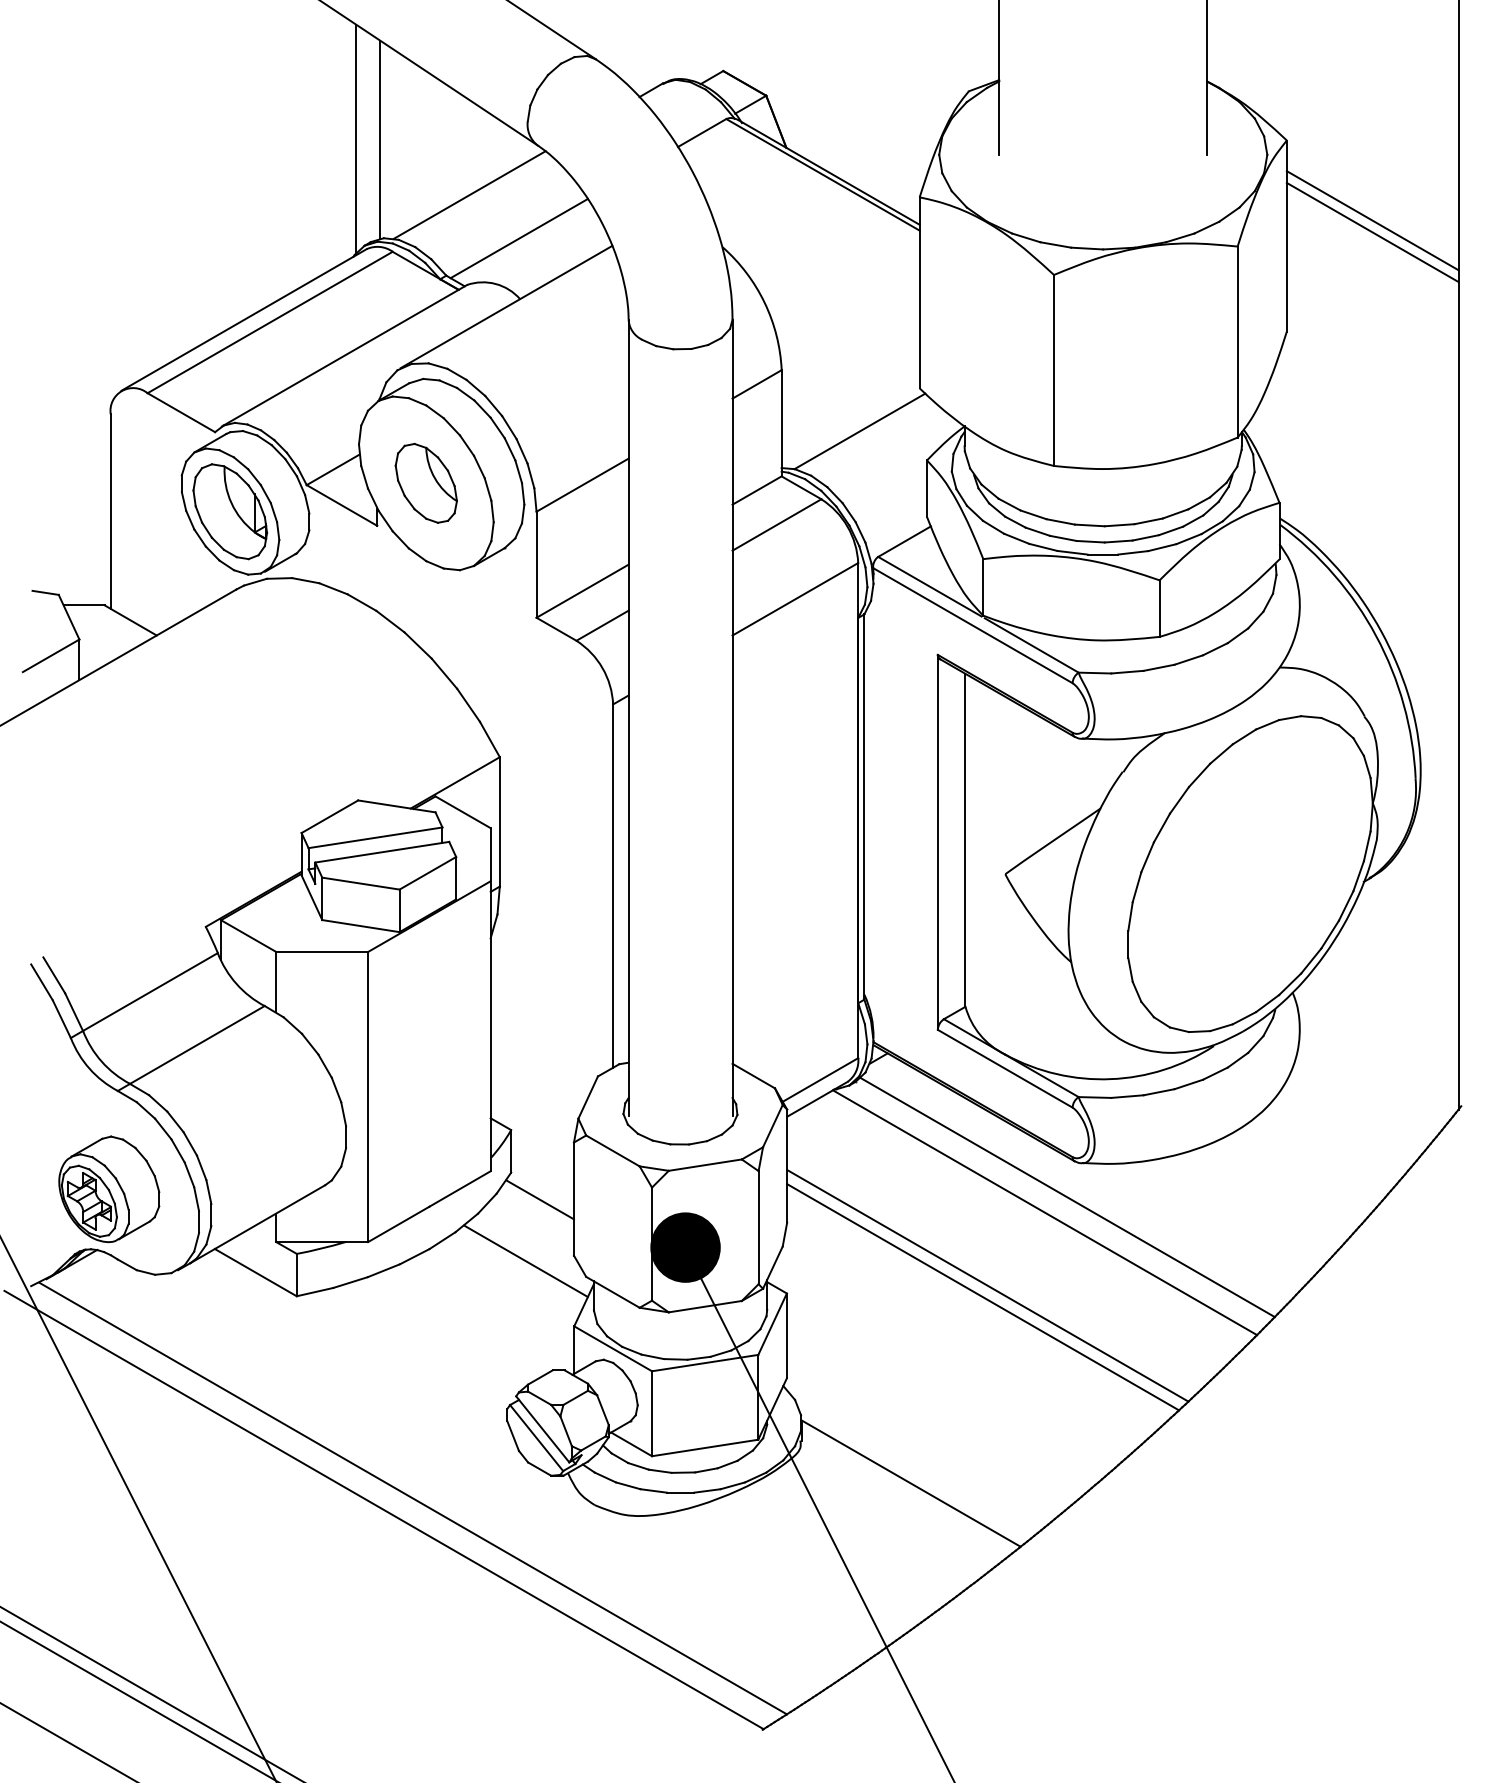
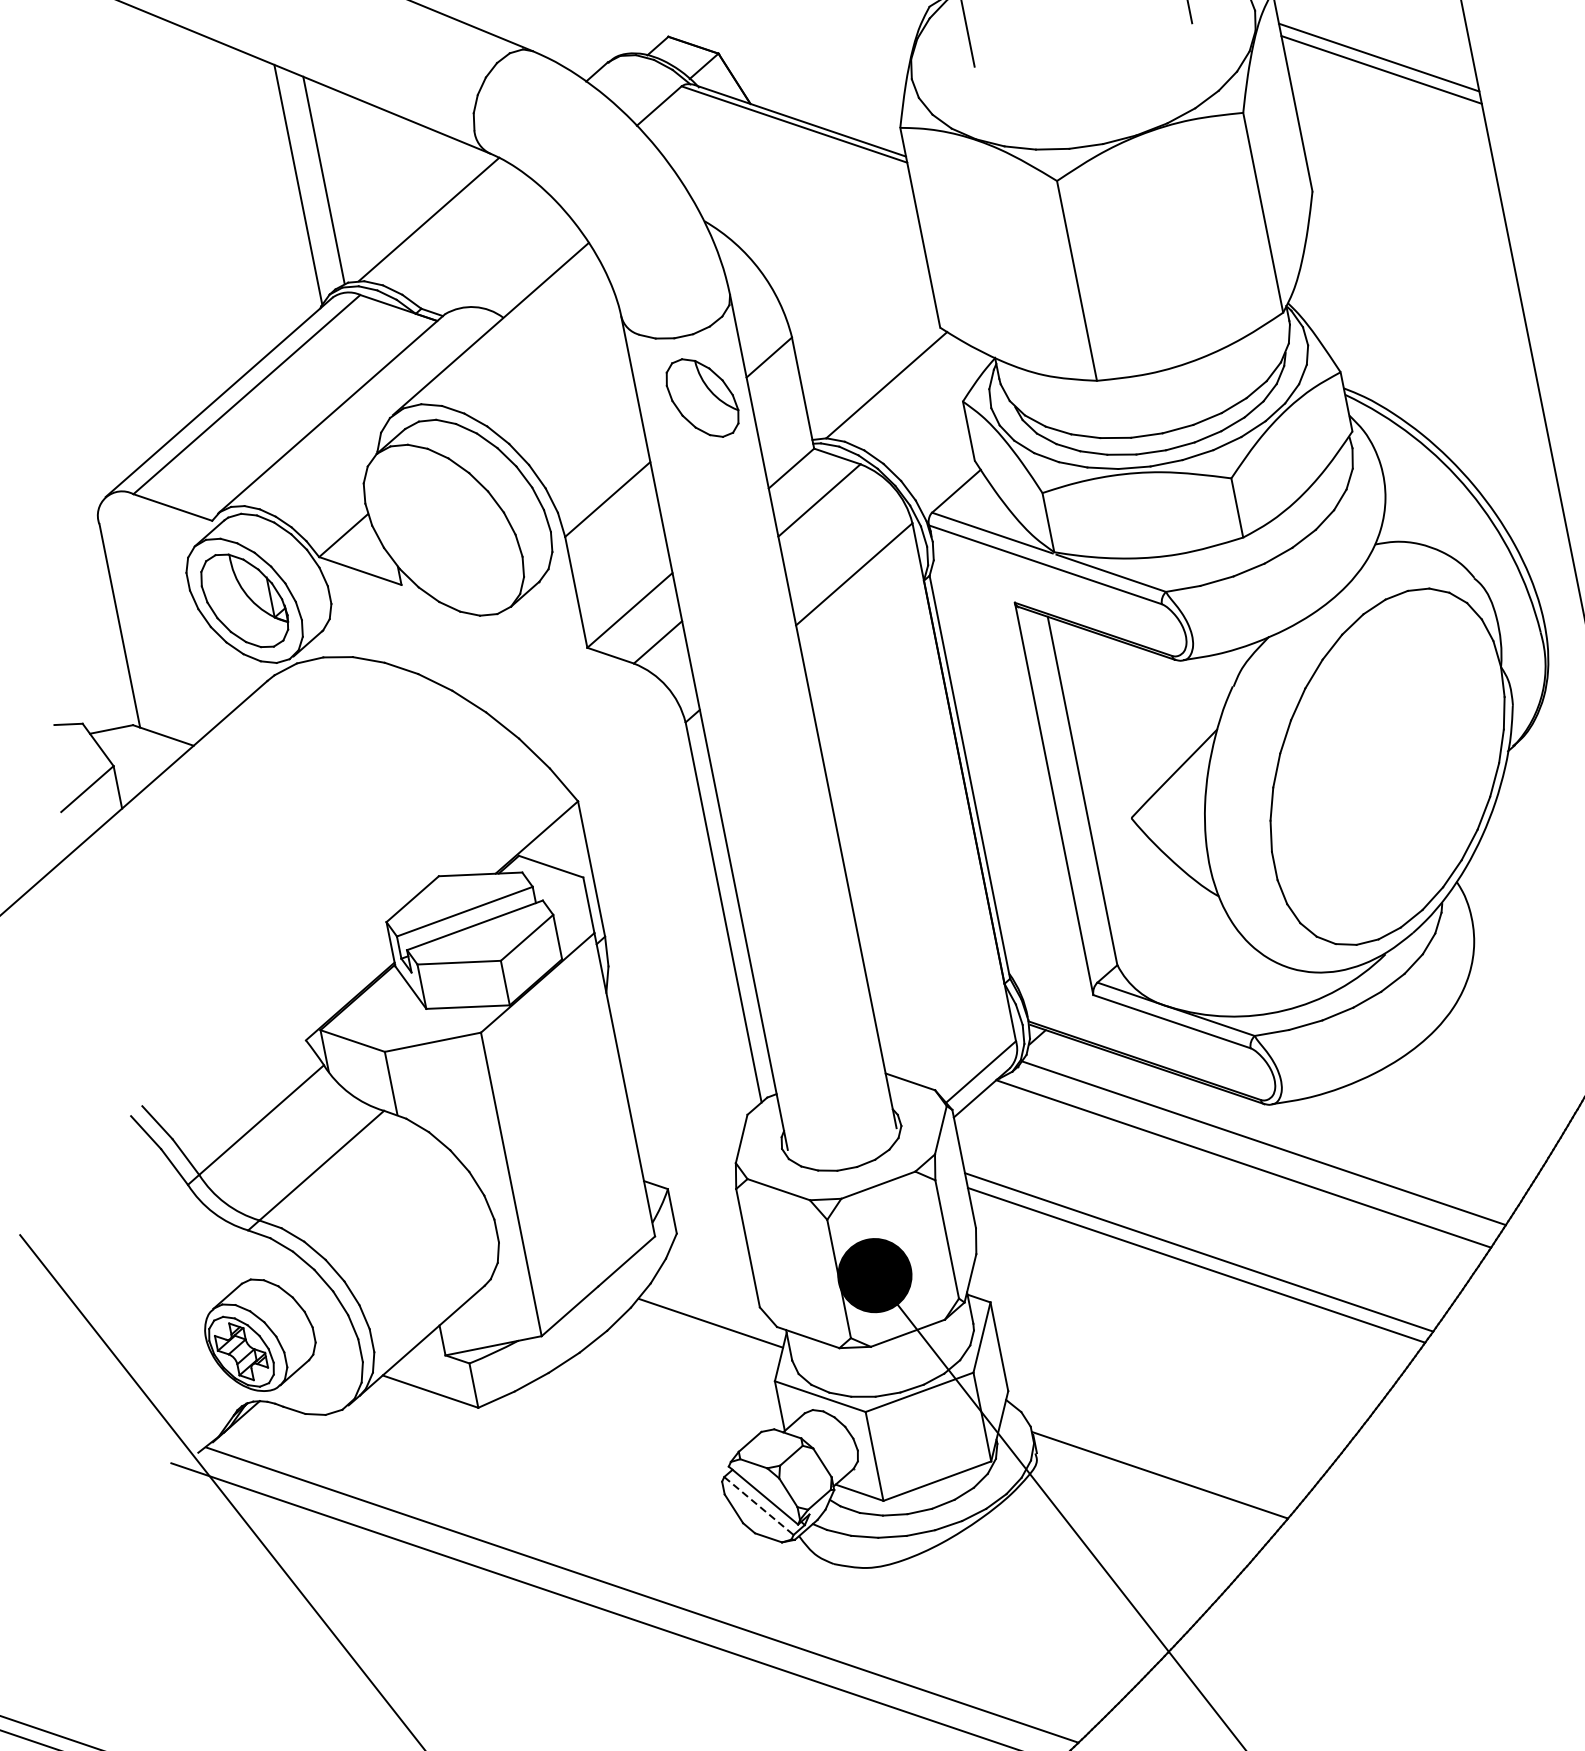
line: (518, 238) -> (489, 254), removed
part: (425, 482) -> (701, 397), moved
line: (539, 1199) -> (712, 1255), removed
line: (536, 1438) -> (758, 1506), solid -> dashed

